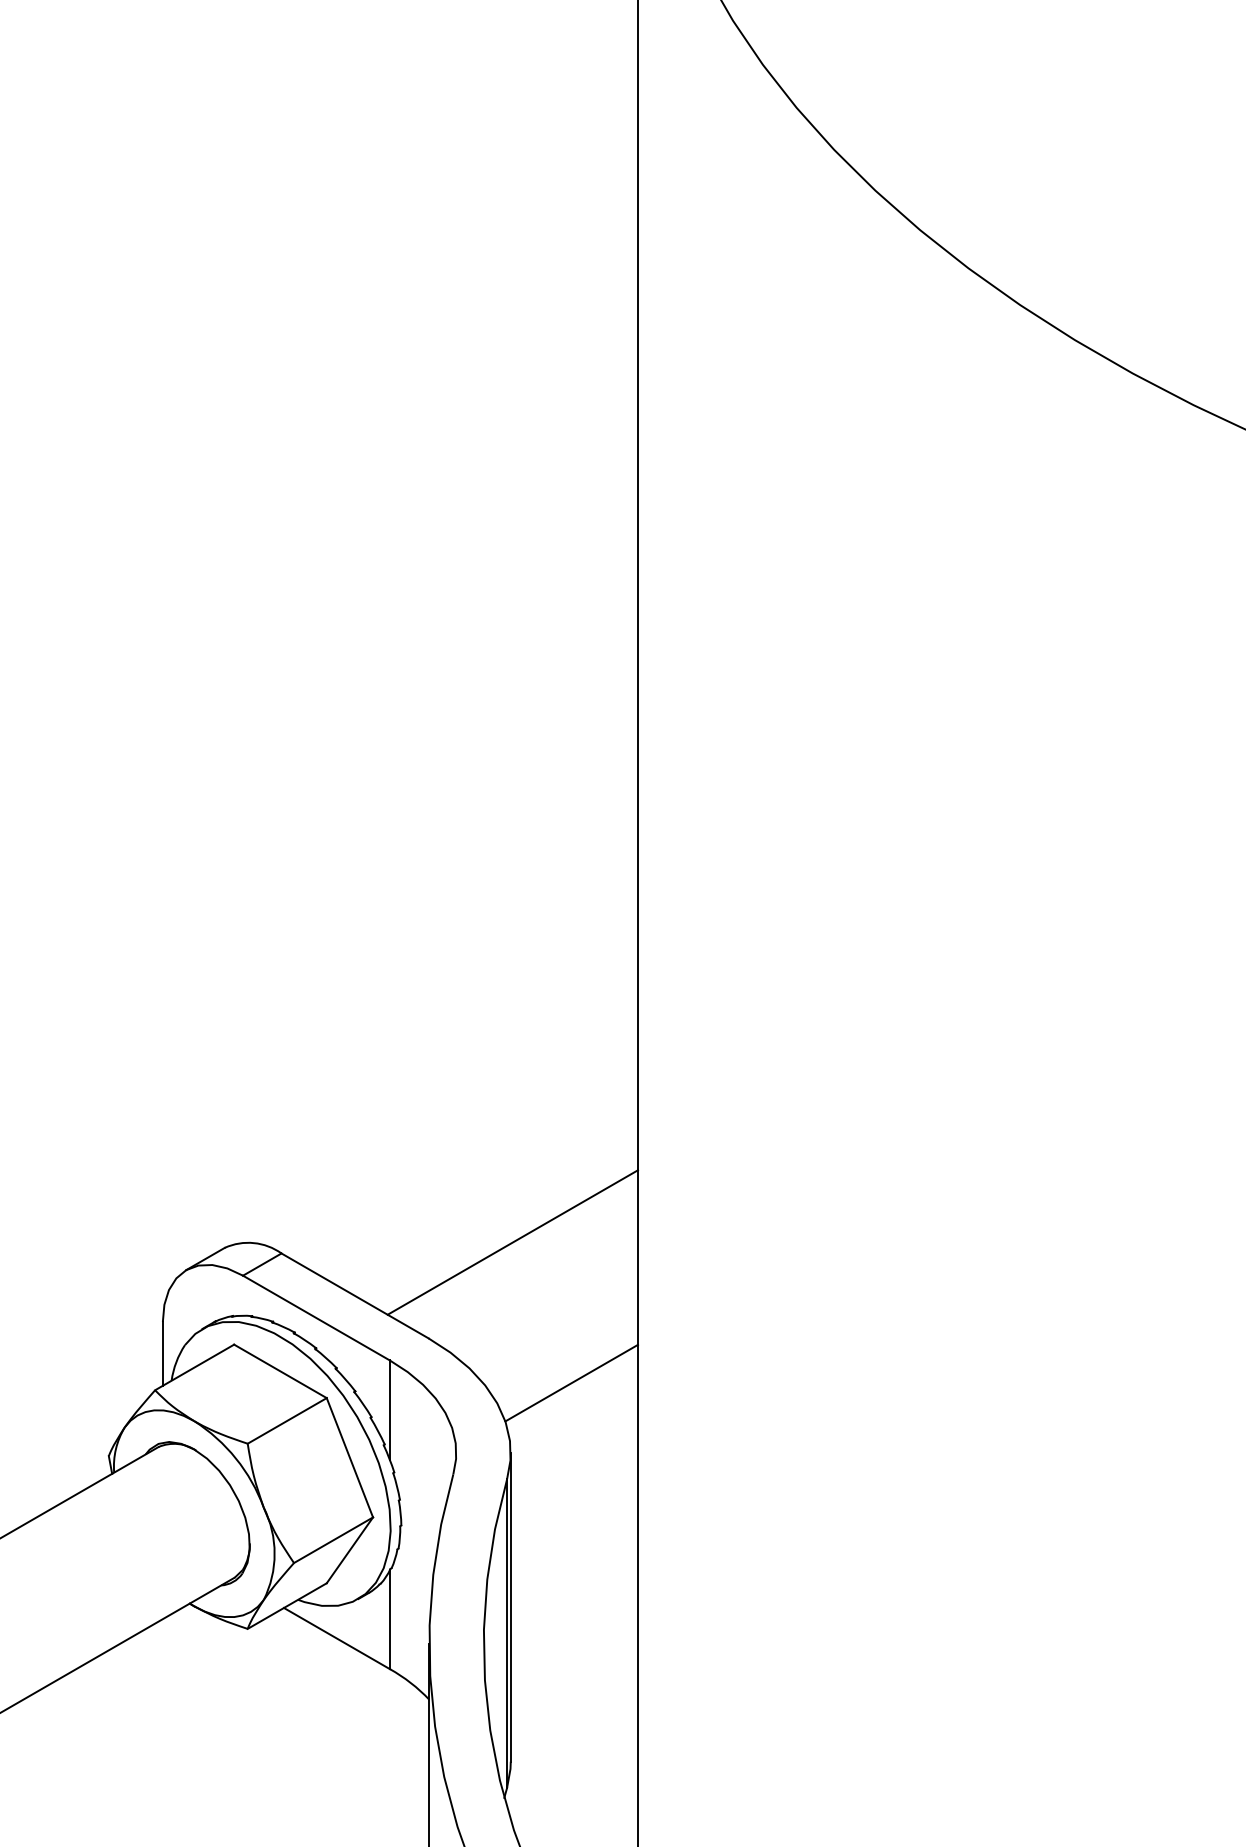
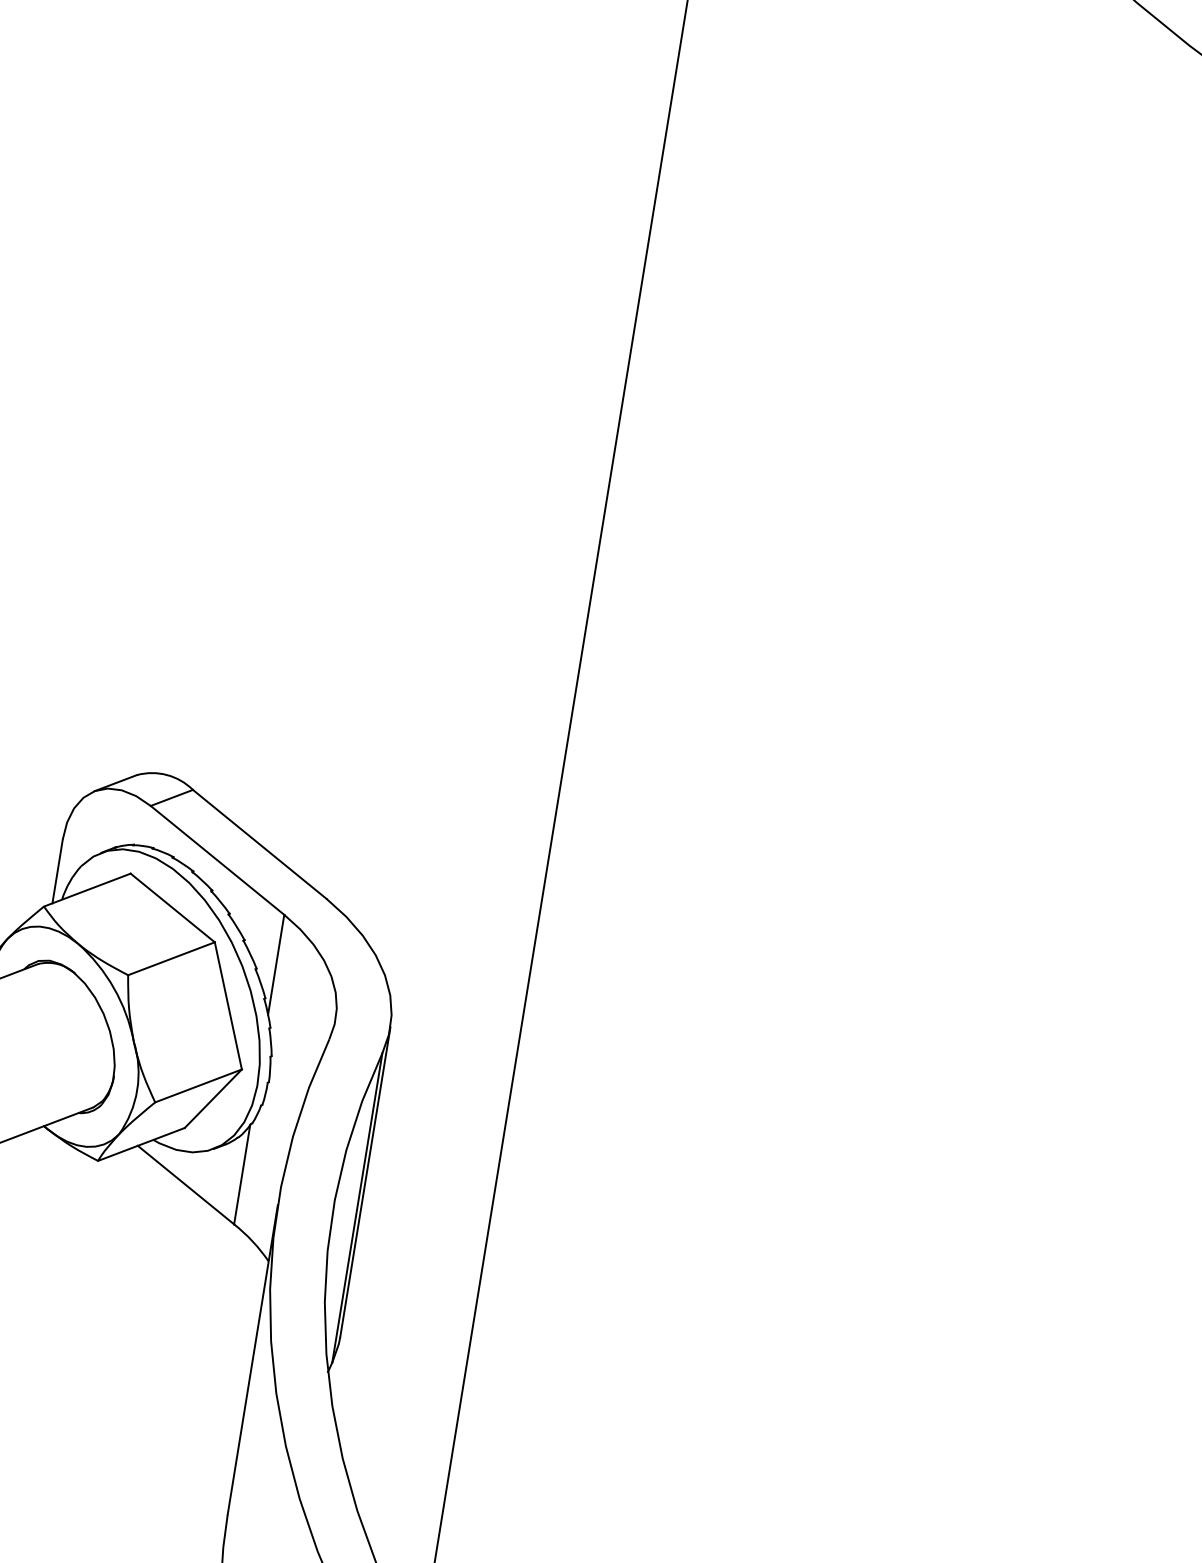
line: (512, 1242) -> (426, 816), removed
line: (571, 1382) -> (462, 966), removed

